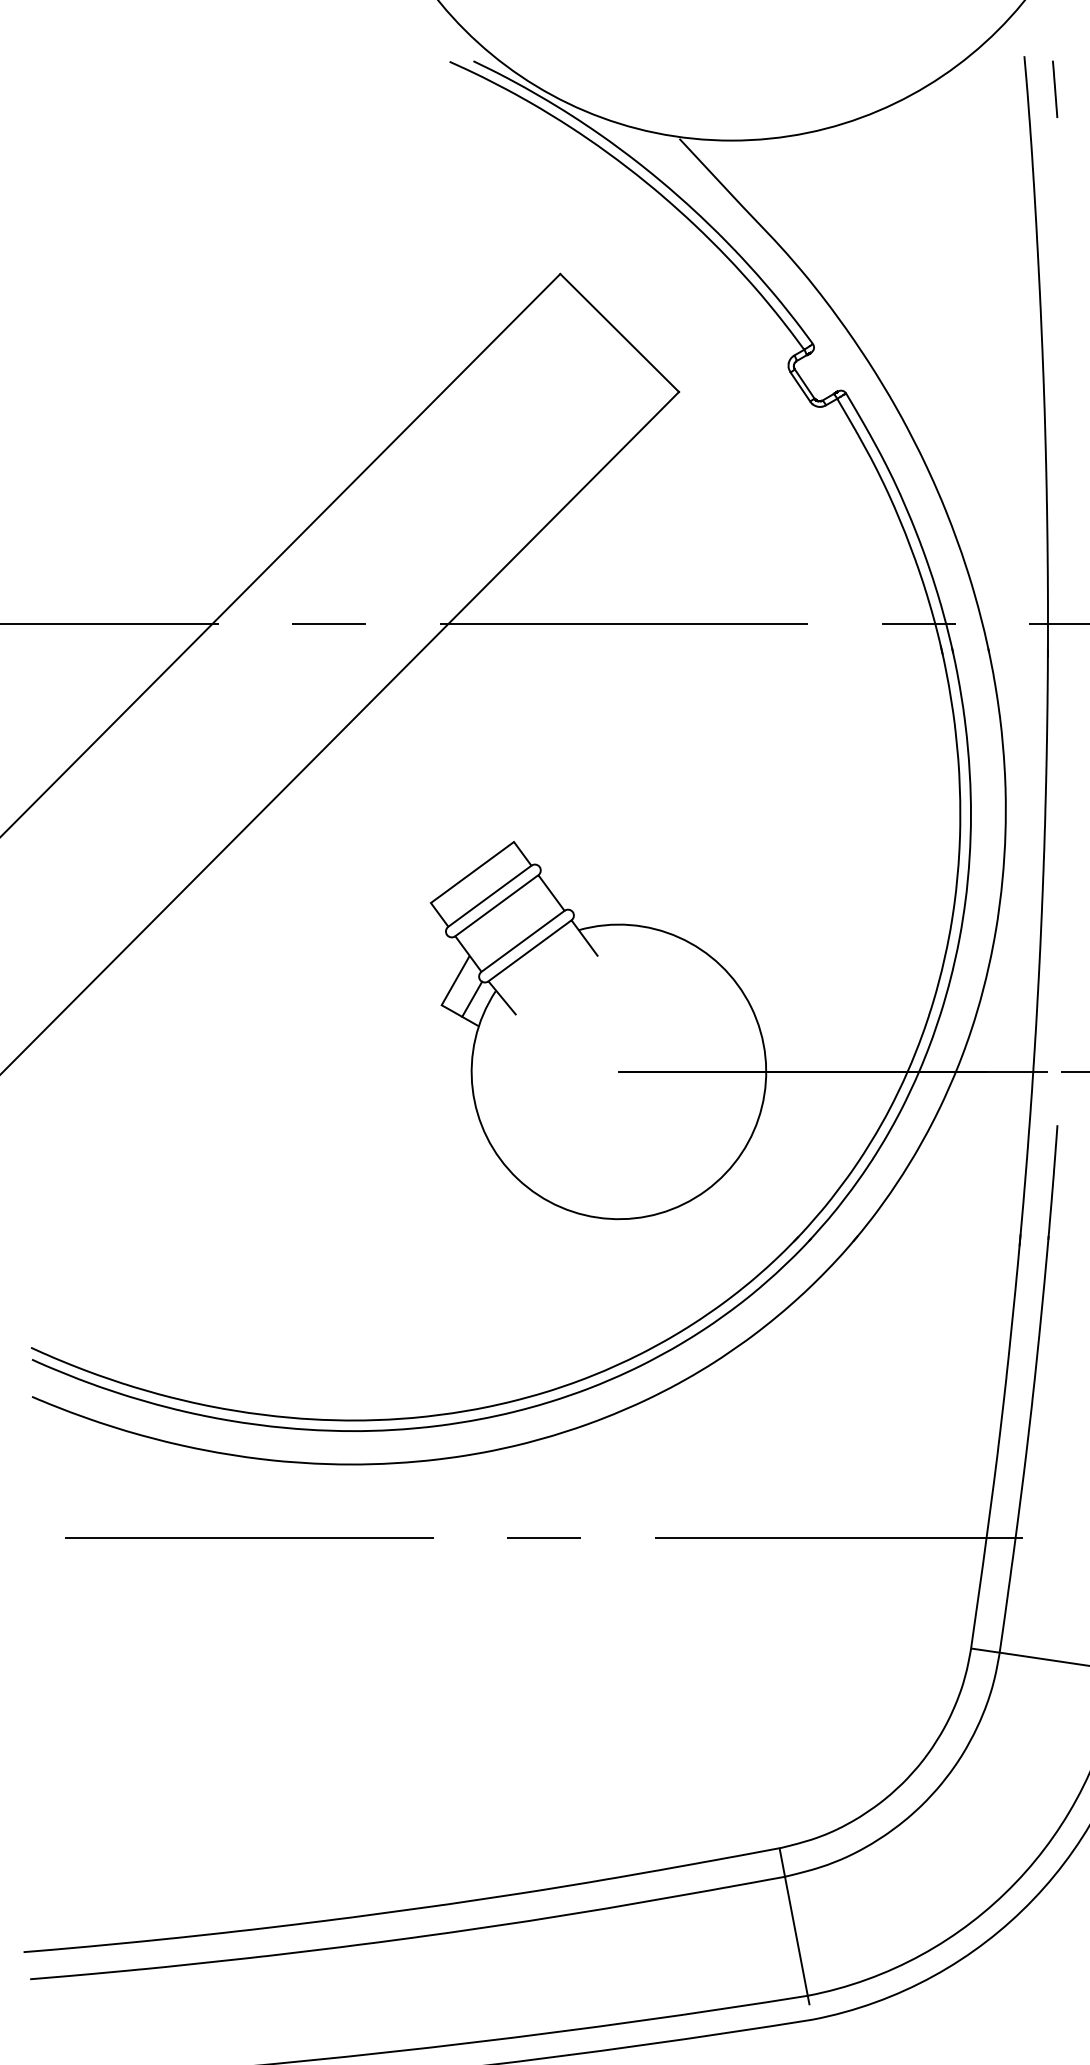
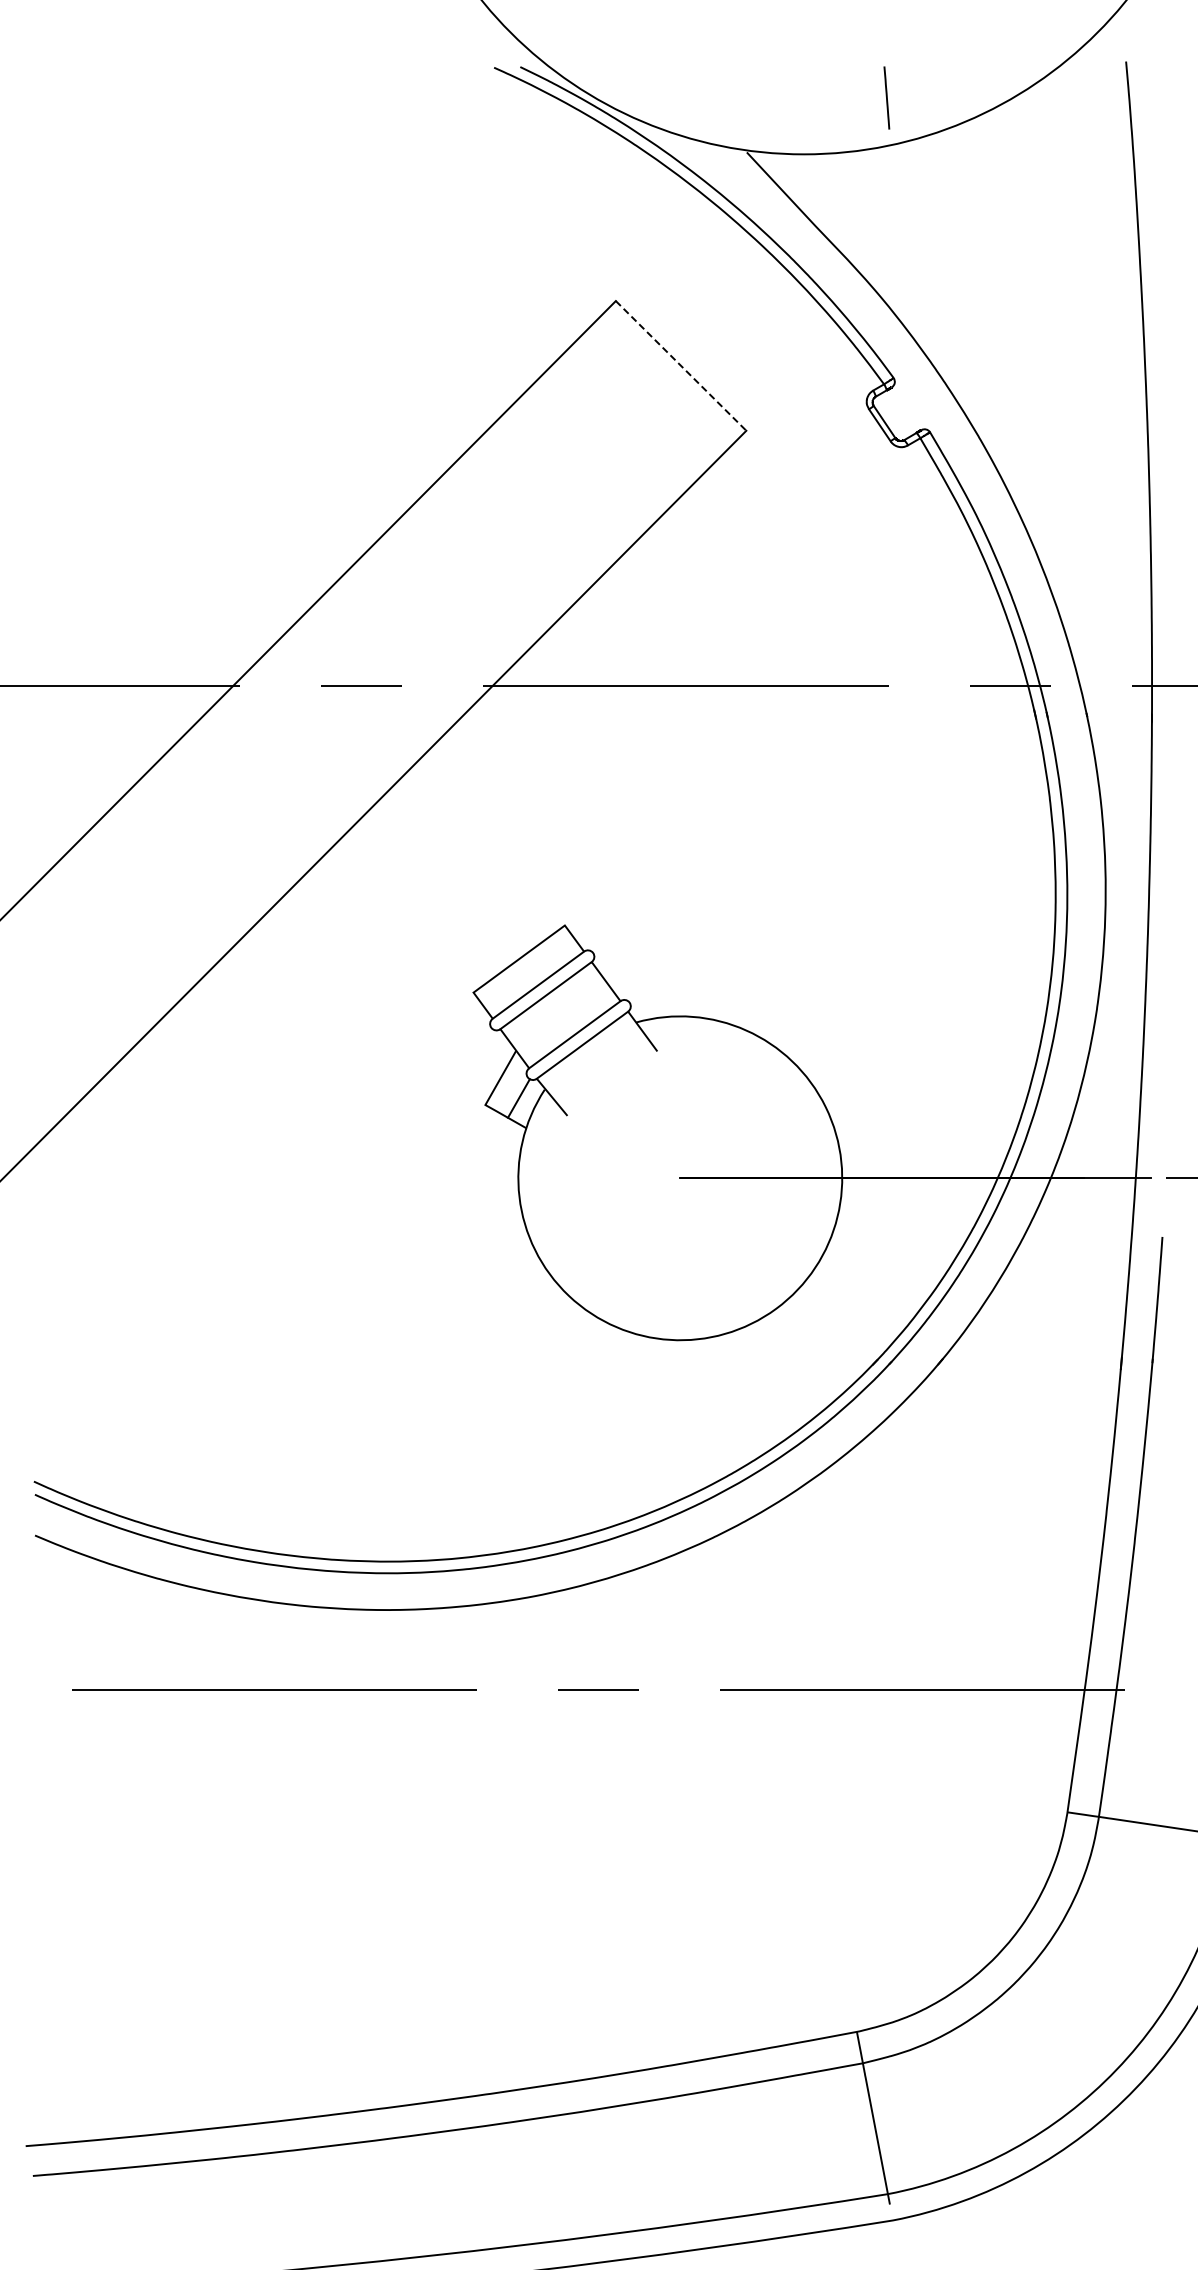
line: (1054, 88) -> (886, 97), moved
line: (620, 332) -> (681, 365), solid -> dashed

